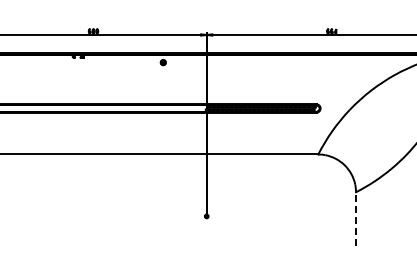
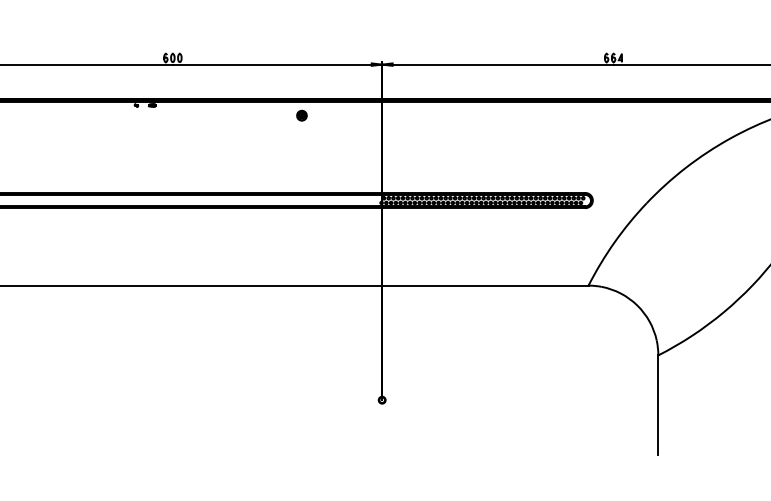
line: (356, 218) -> (659, 403), dashed -> solid

